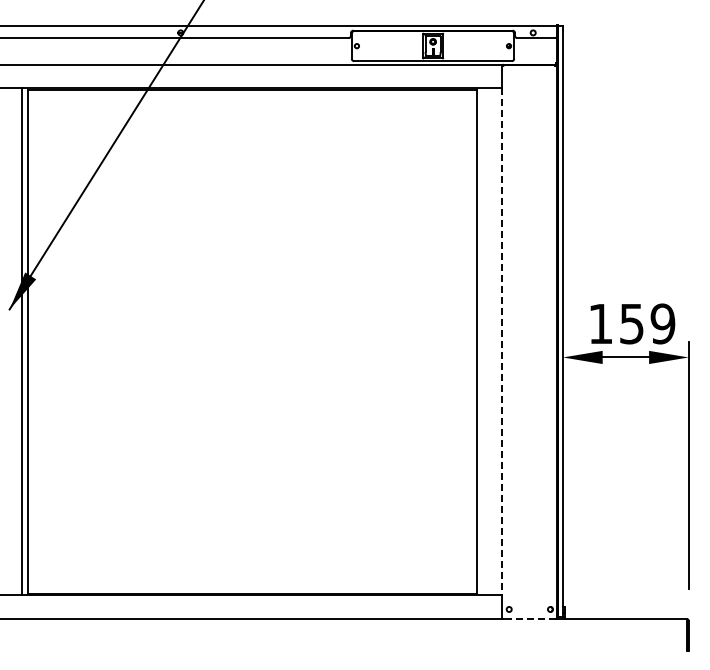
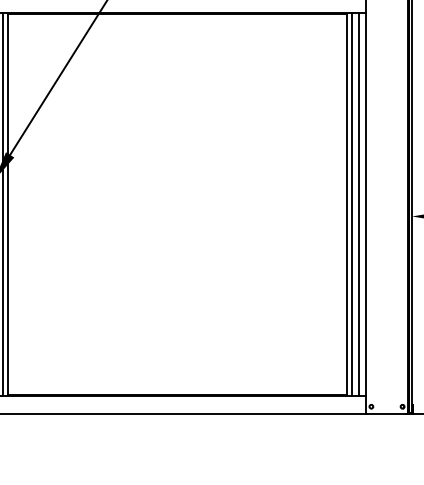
line: (483, 341) -> (351, 204), added
line: (492, 341) -> (358, 204), added
line: (501, 342) -> (365, 205), dashed -> solid
line: (529, 618) -> (386, 413), dashed -> solid

